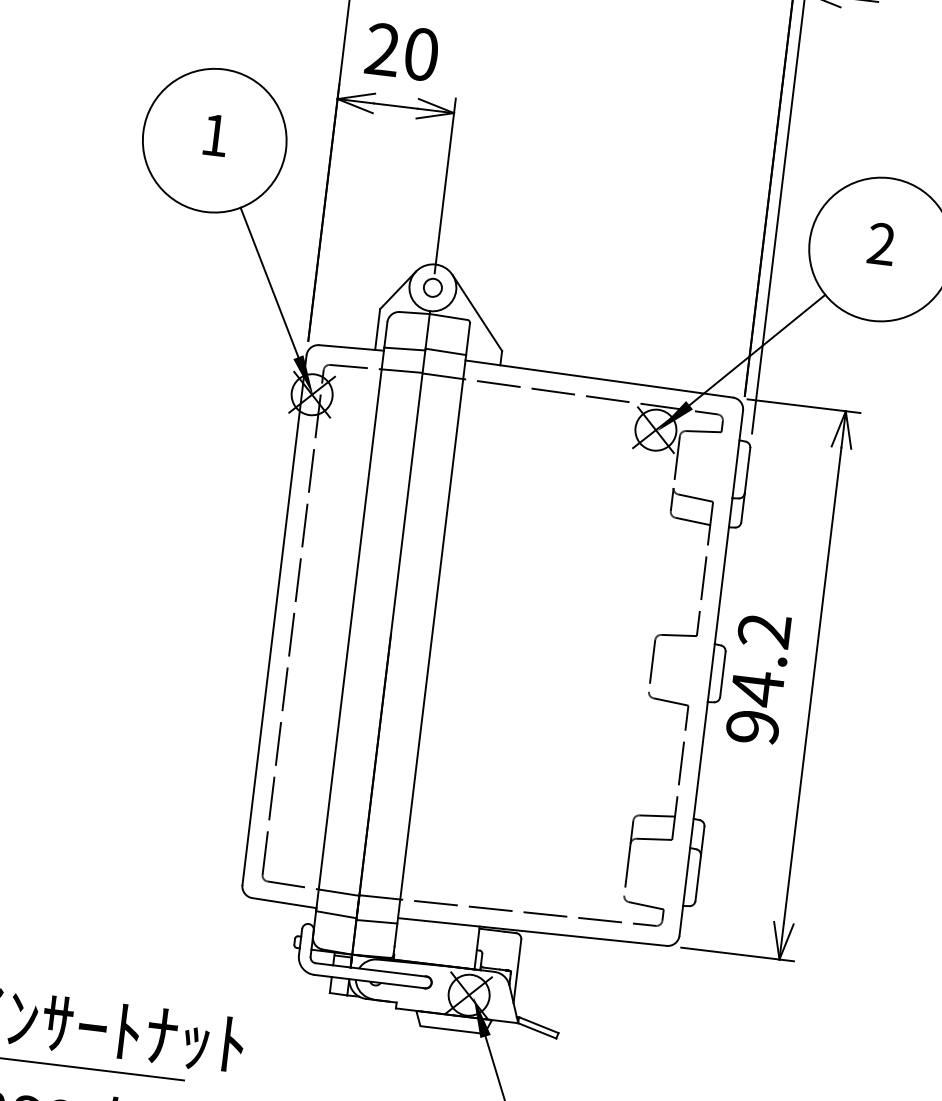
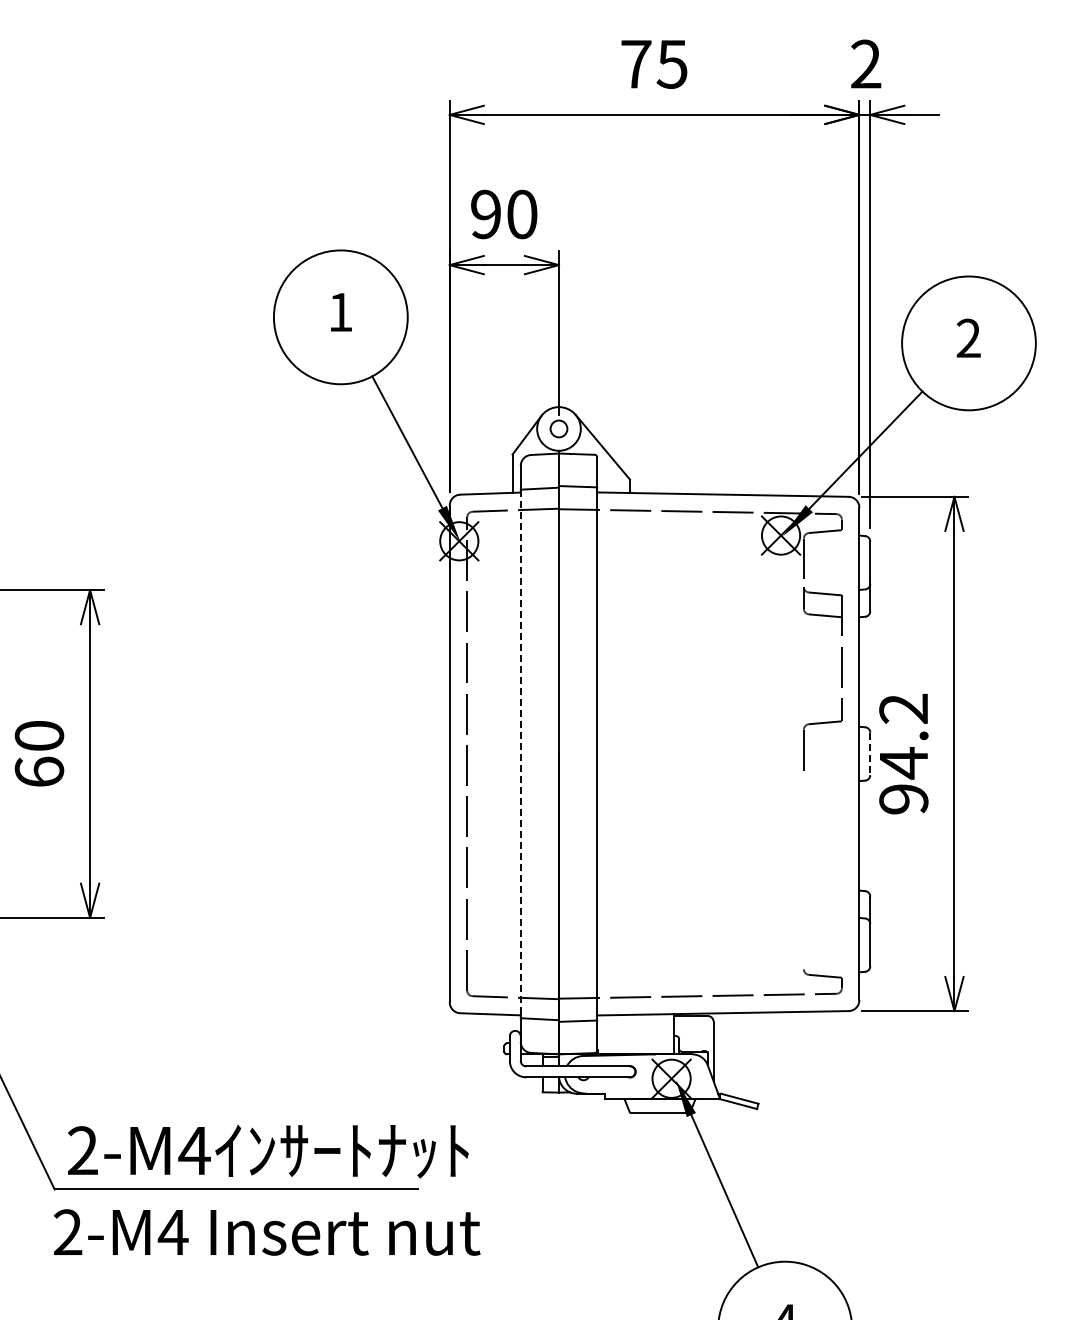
text: (383, 49) -> (486, 214), 20 -> 90
line: (349, 629) -> (520, 754), solid -> dashed
line: (723, 675) -> (870, 754), solid -> dashed
part: (676, 797) -> (841, 872), removed

